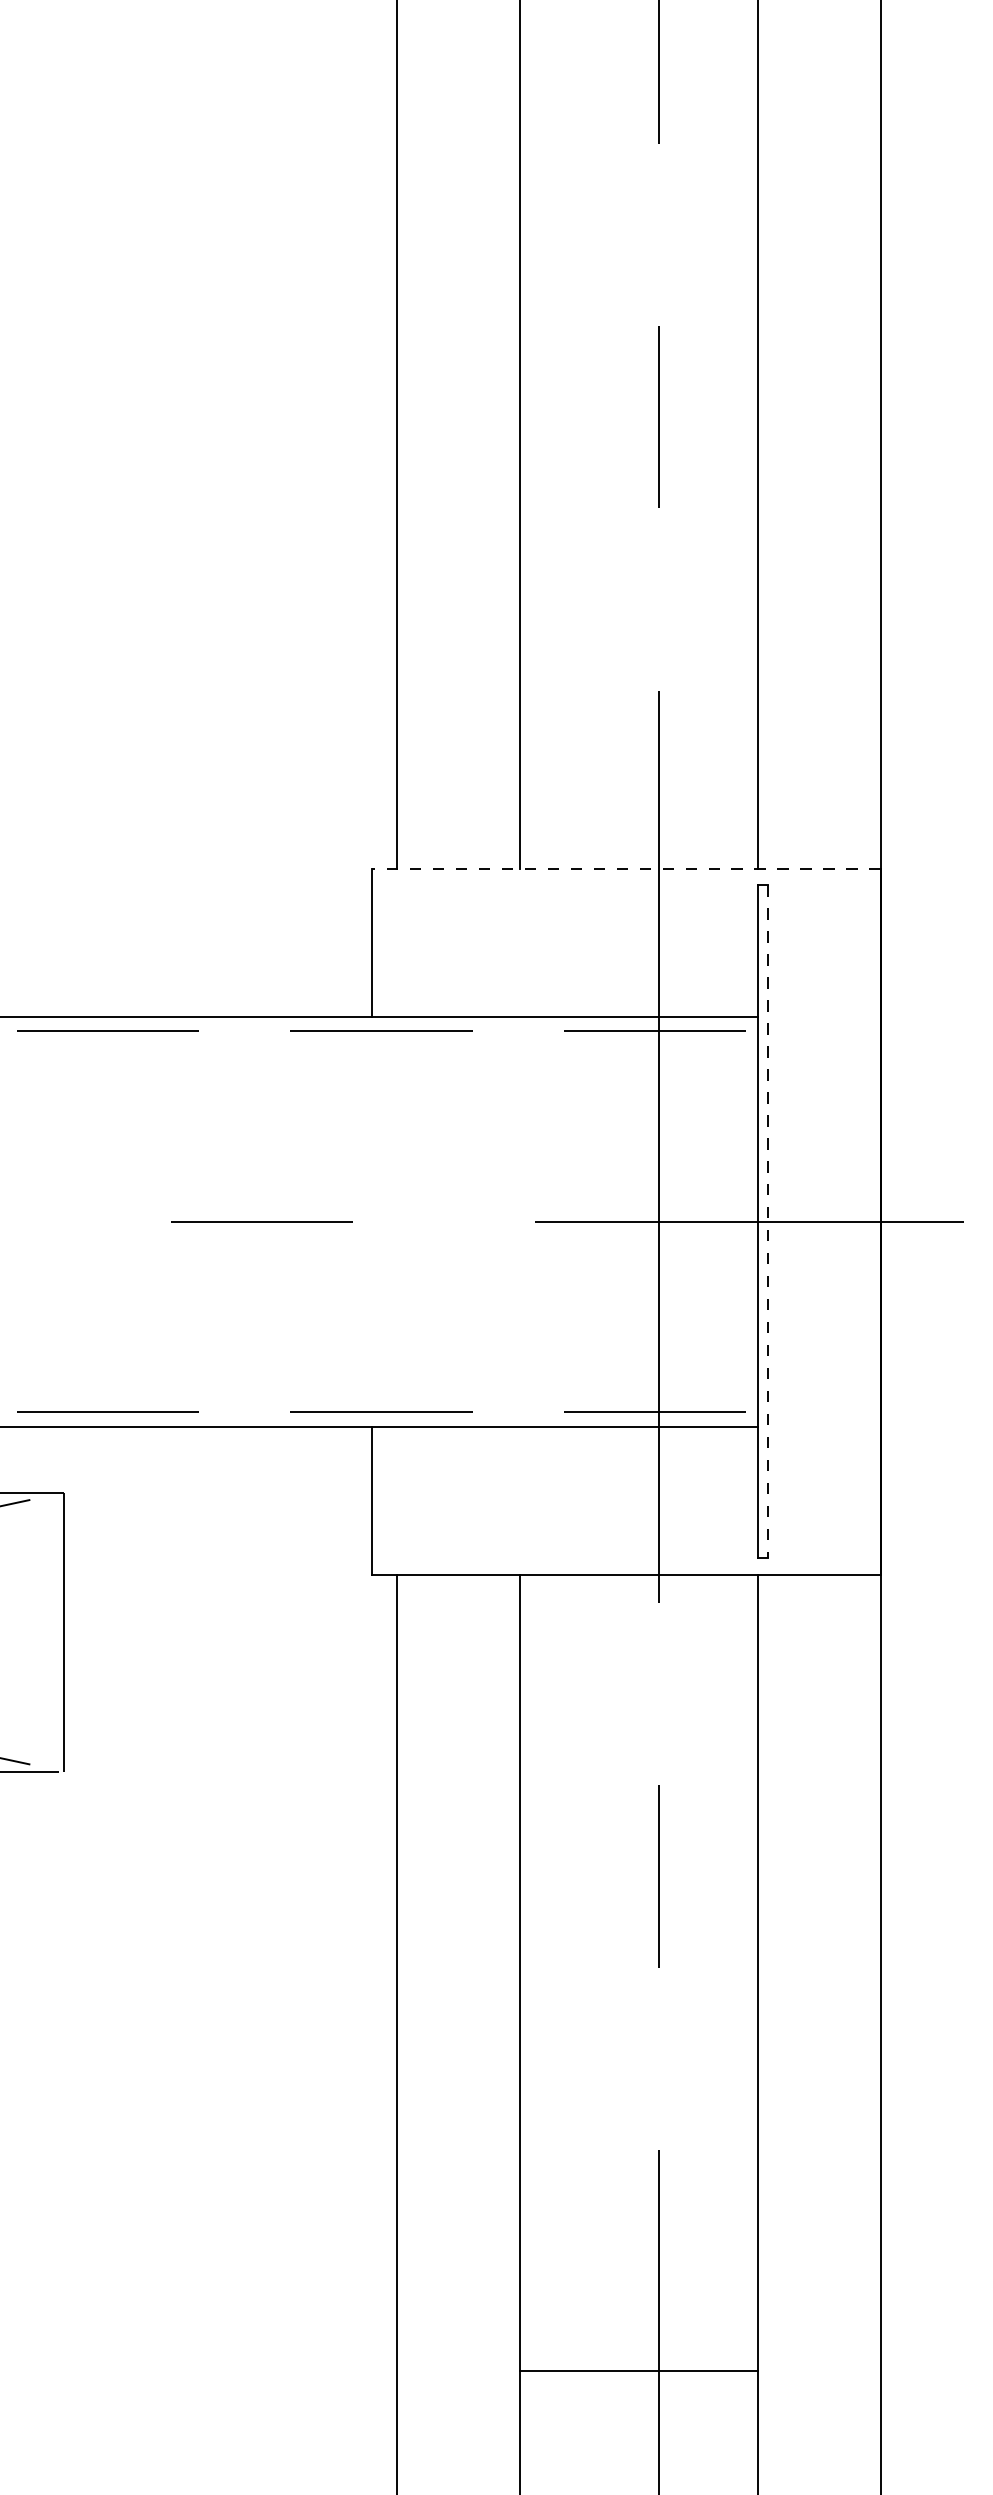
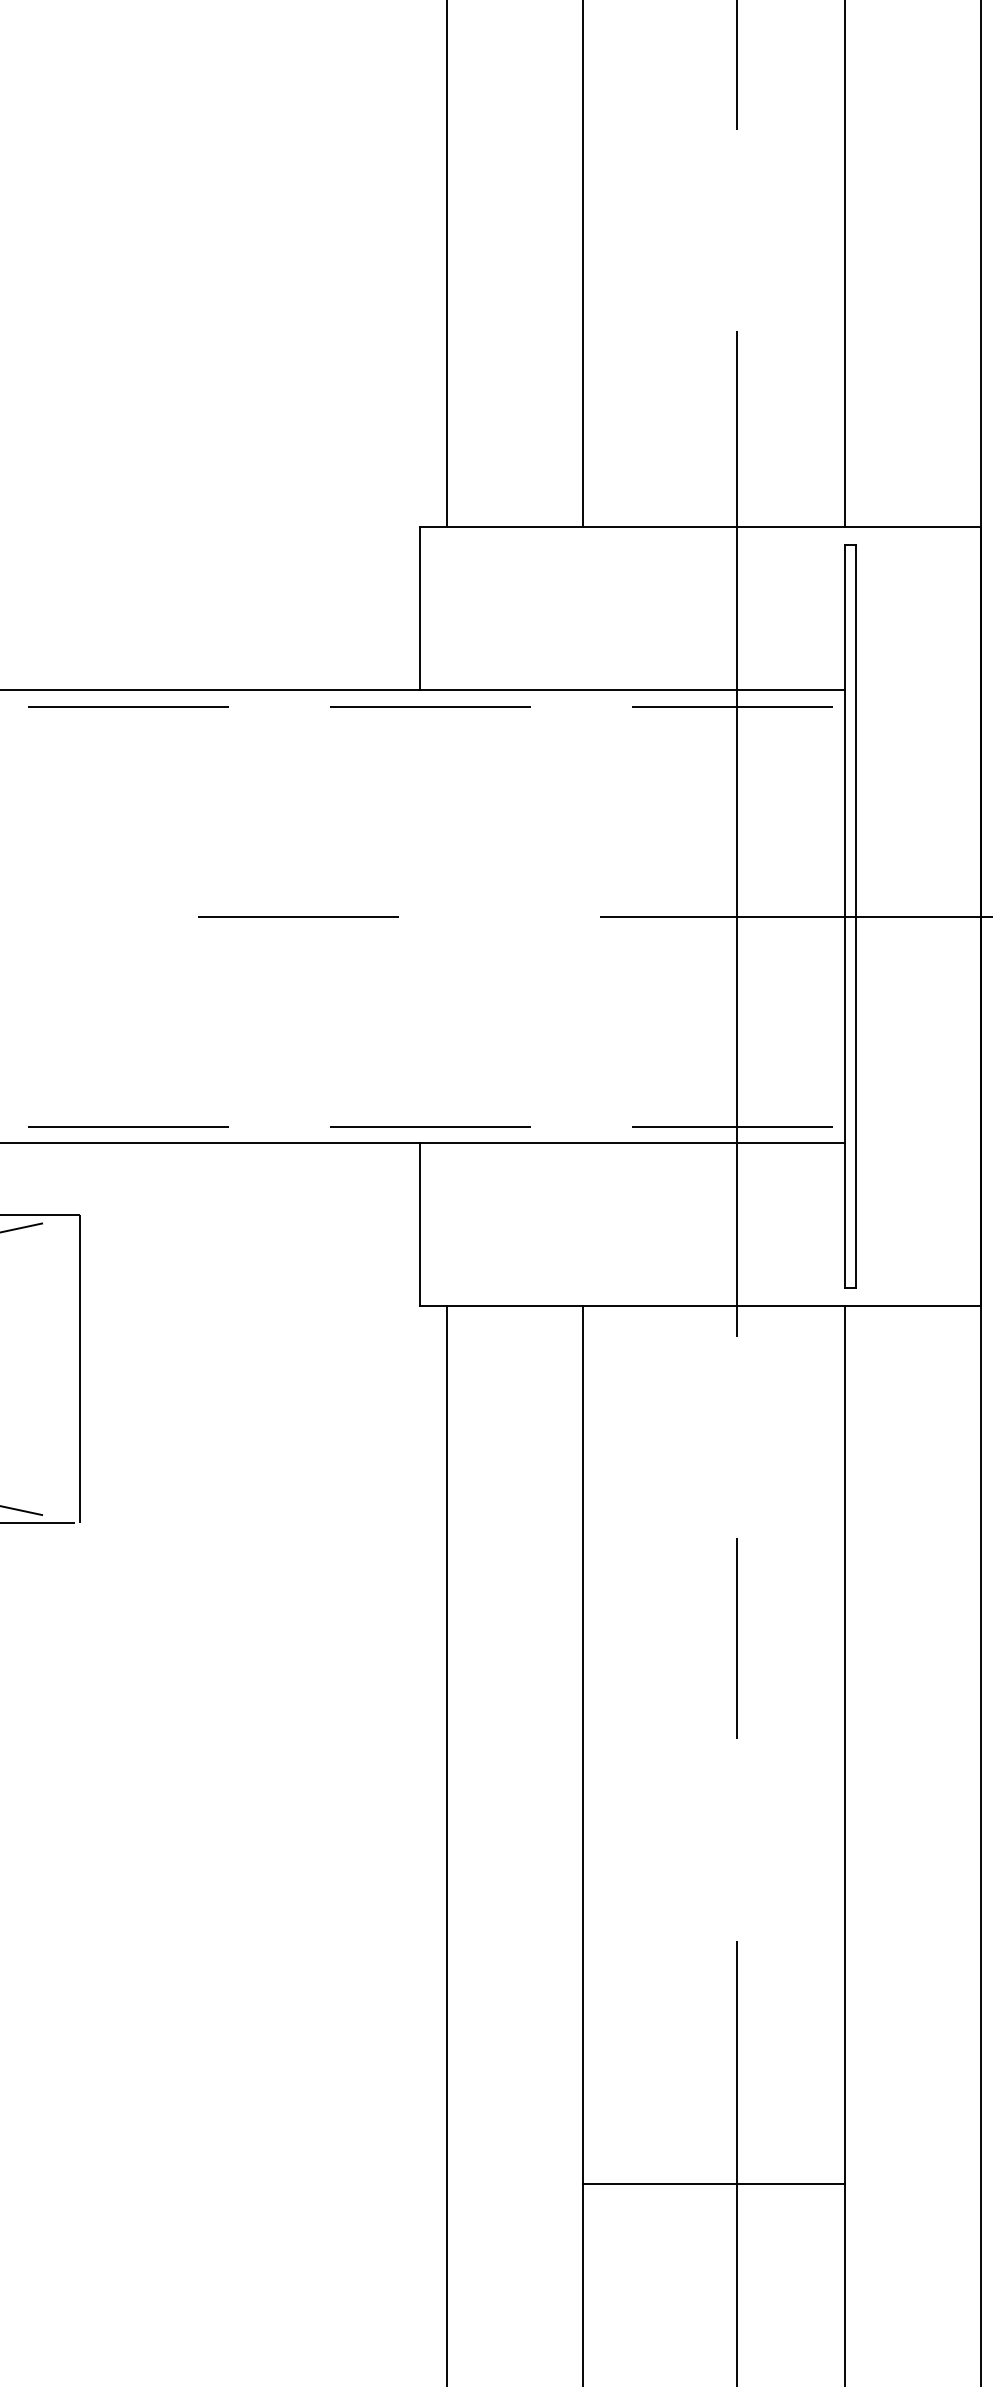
line: (625, 868) -> (699, 526), dashed -> solid
line: (767, 1221) -> (856, 916), dashed -> solid

